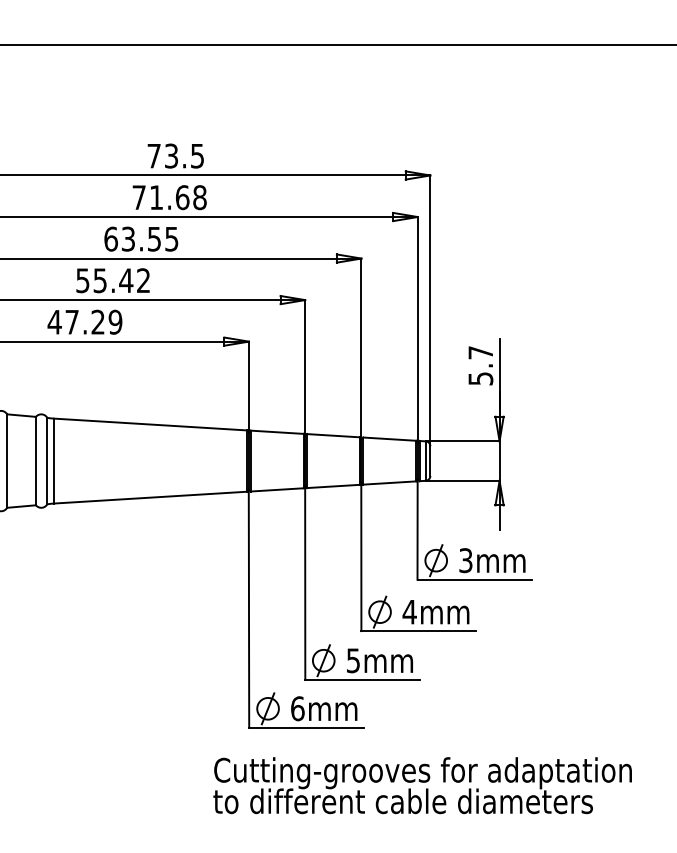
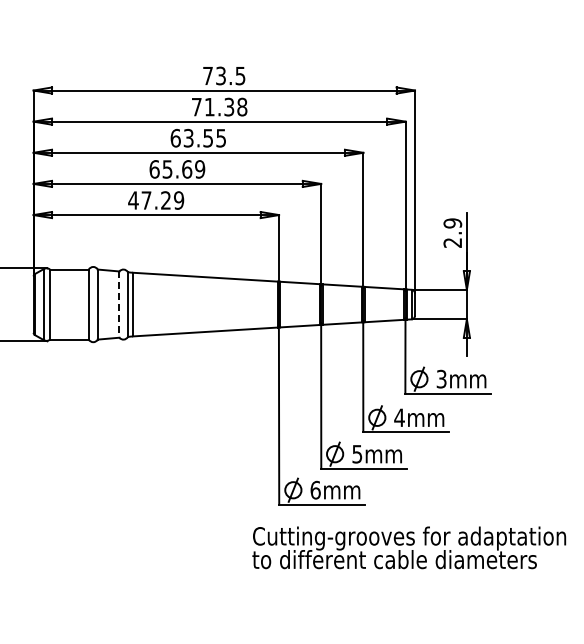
text: (182, 196) -> (229, 106), 71.68 -> 71.38
text: (113, 280) -> (177, 169), 55.42 -> 65.69
text: (480, 364) -> (452, 232), 5.7 -> 2.9
line: (36, 462) -> (119, 305), solid -> dashed

